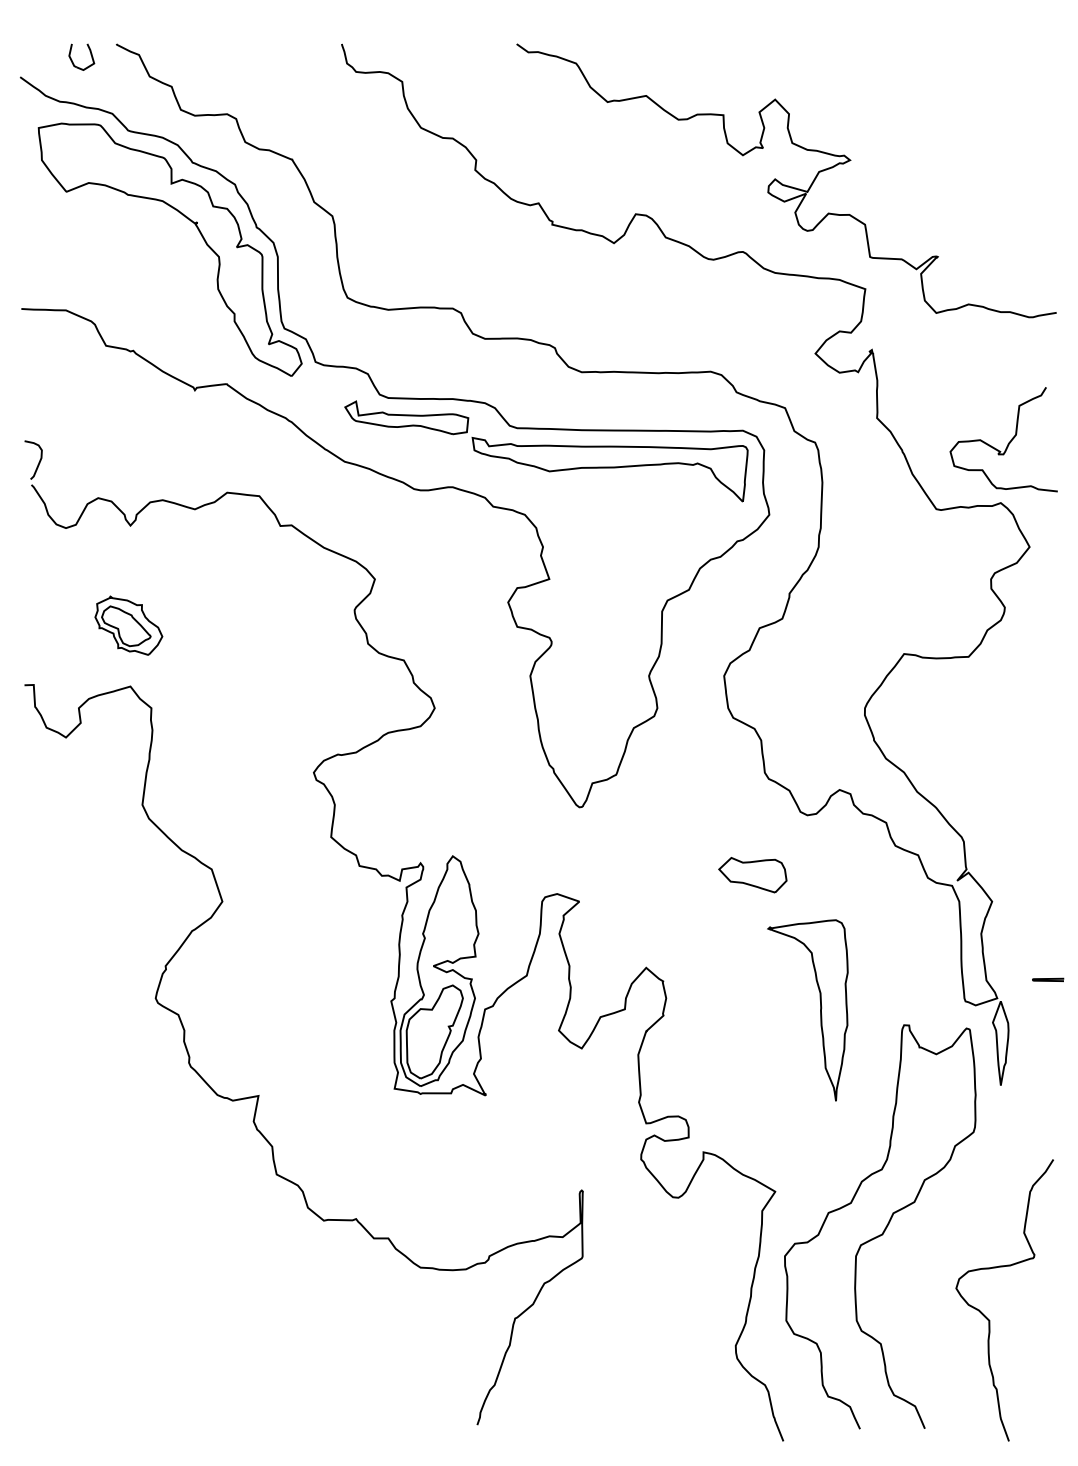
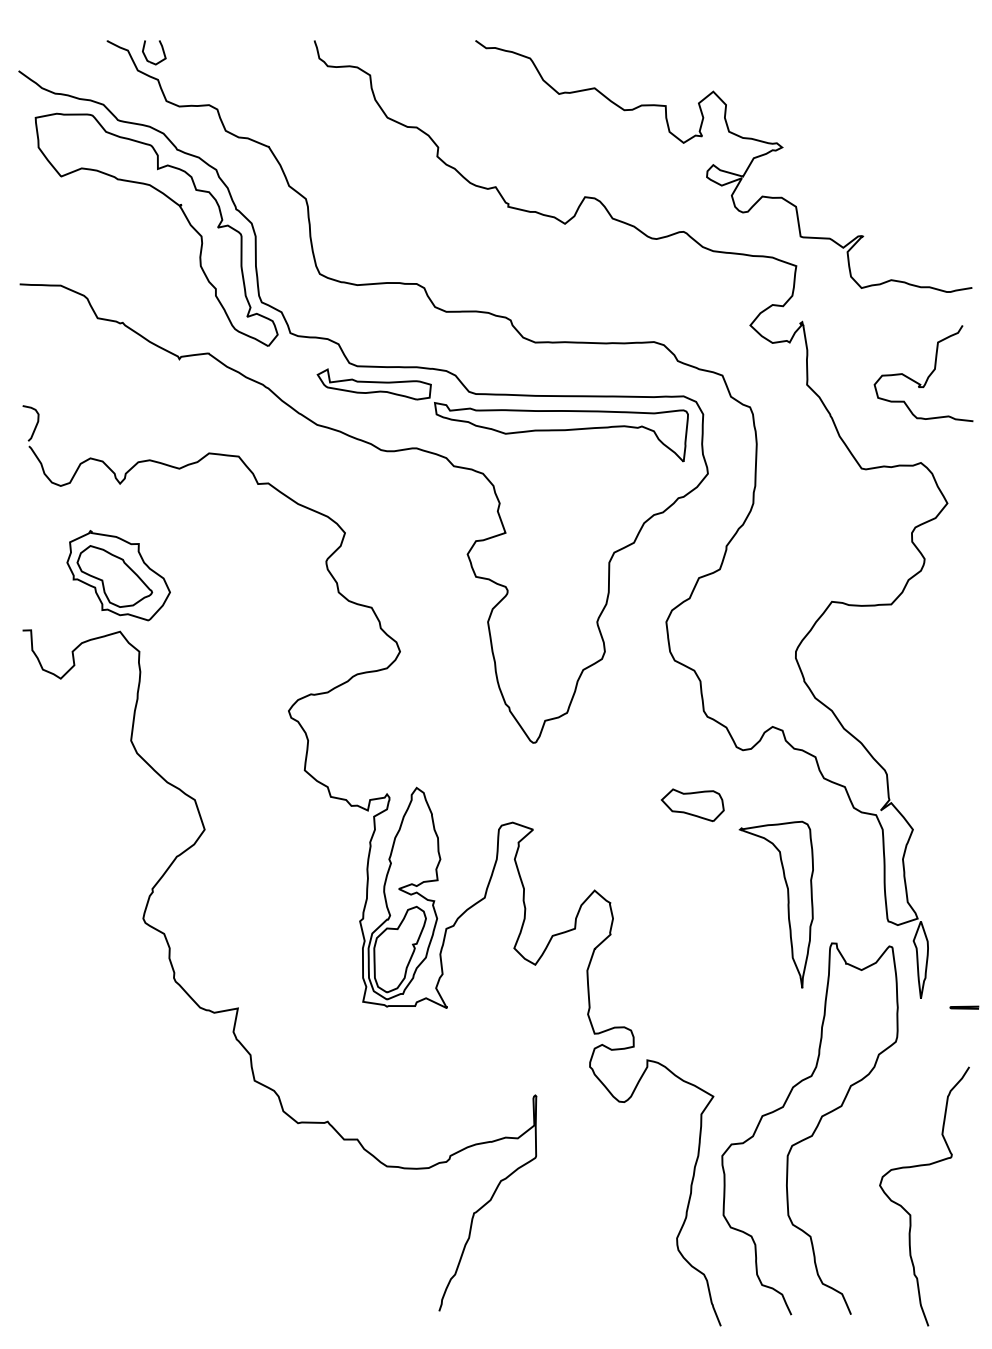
part: (89, 52) -> (161, 48), moved
curve: (1007, 442) -> (927, 376), moved
part: (128, 625) -> (118, 575), size x1.67
line: (1048, 979) -> (964, 1007), moved
part: (819, 1010) -> (787, 904), moved

